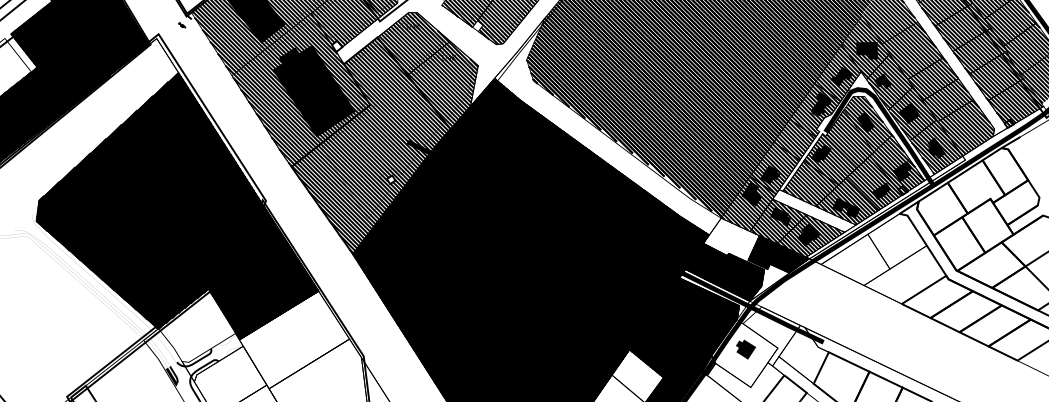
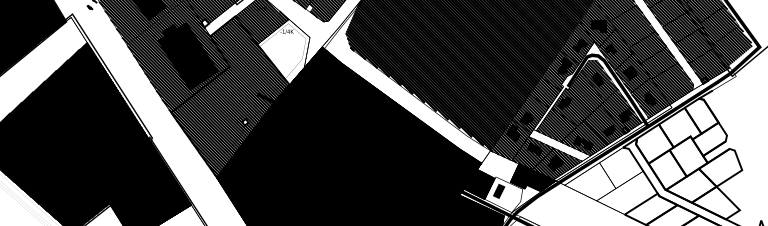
hatch: (443, 85) -> (284, 52), removed
hatch: (738, 277) -> (503, 194), removed

